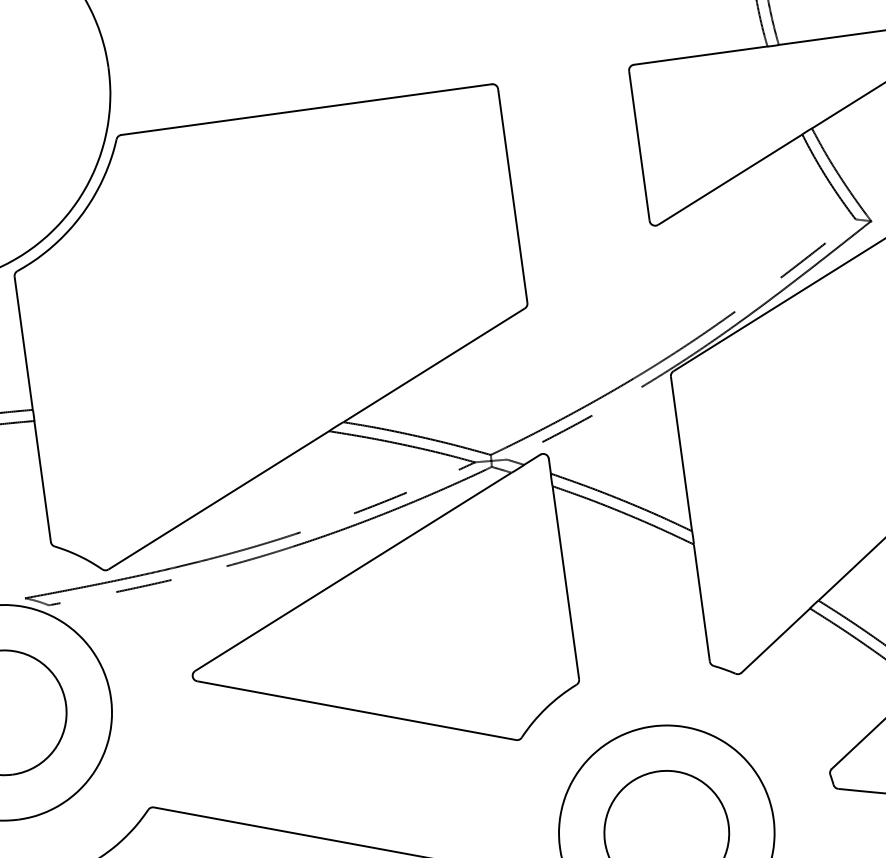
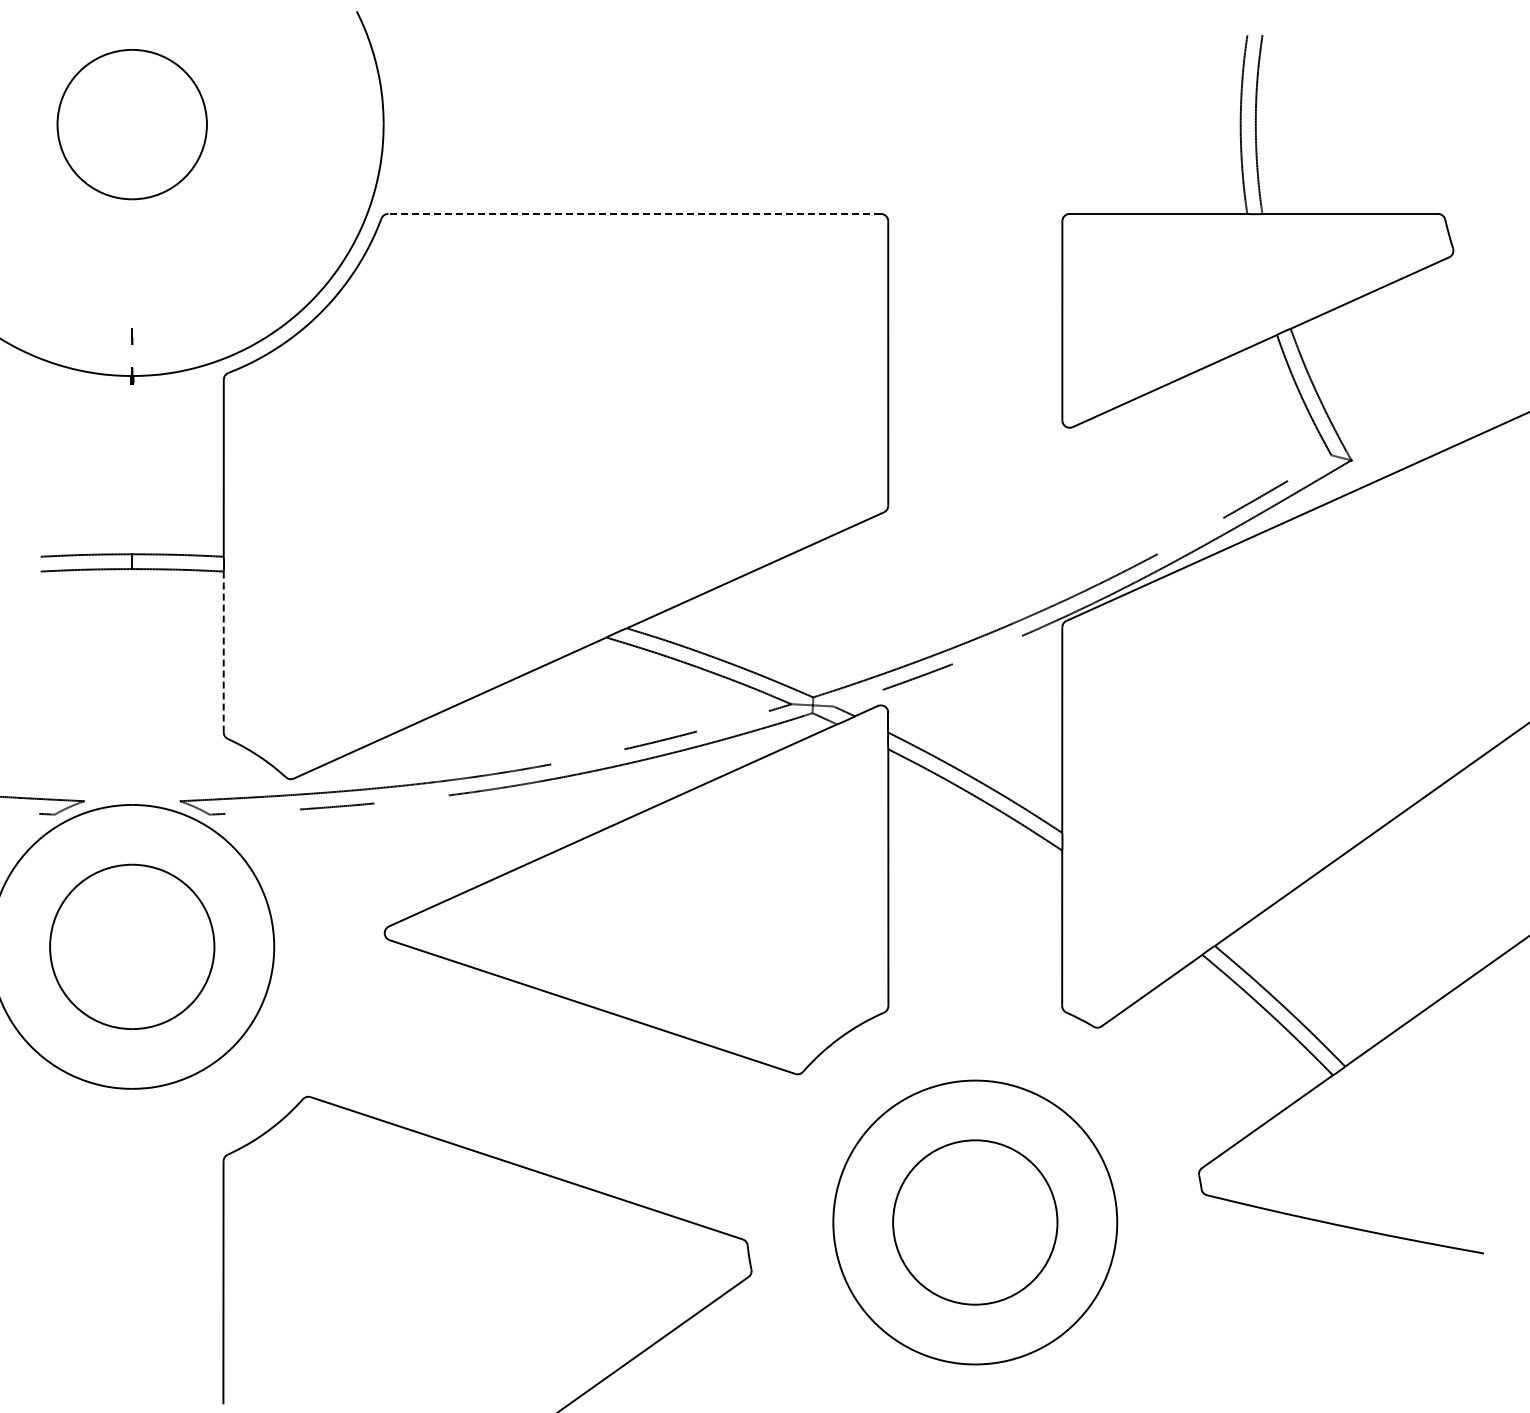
line: (306, 109) -> (634, 213), solid -> dashed
line: (42, 481) -> (223, 652), solid -> dashed

